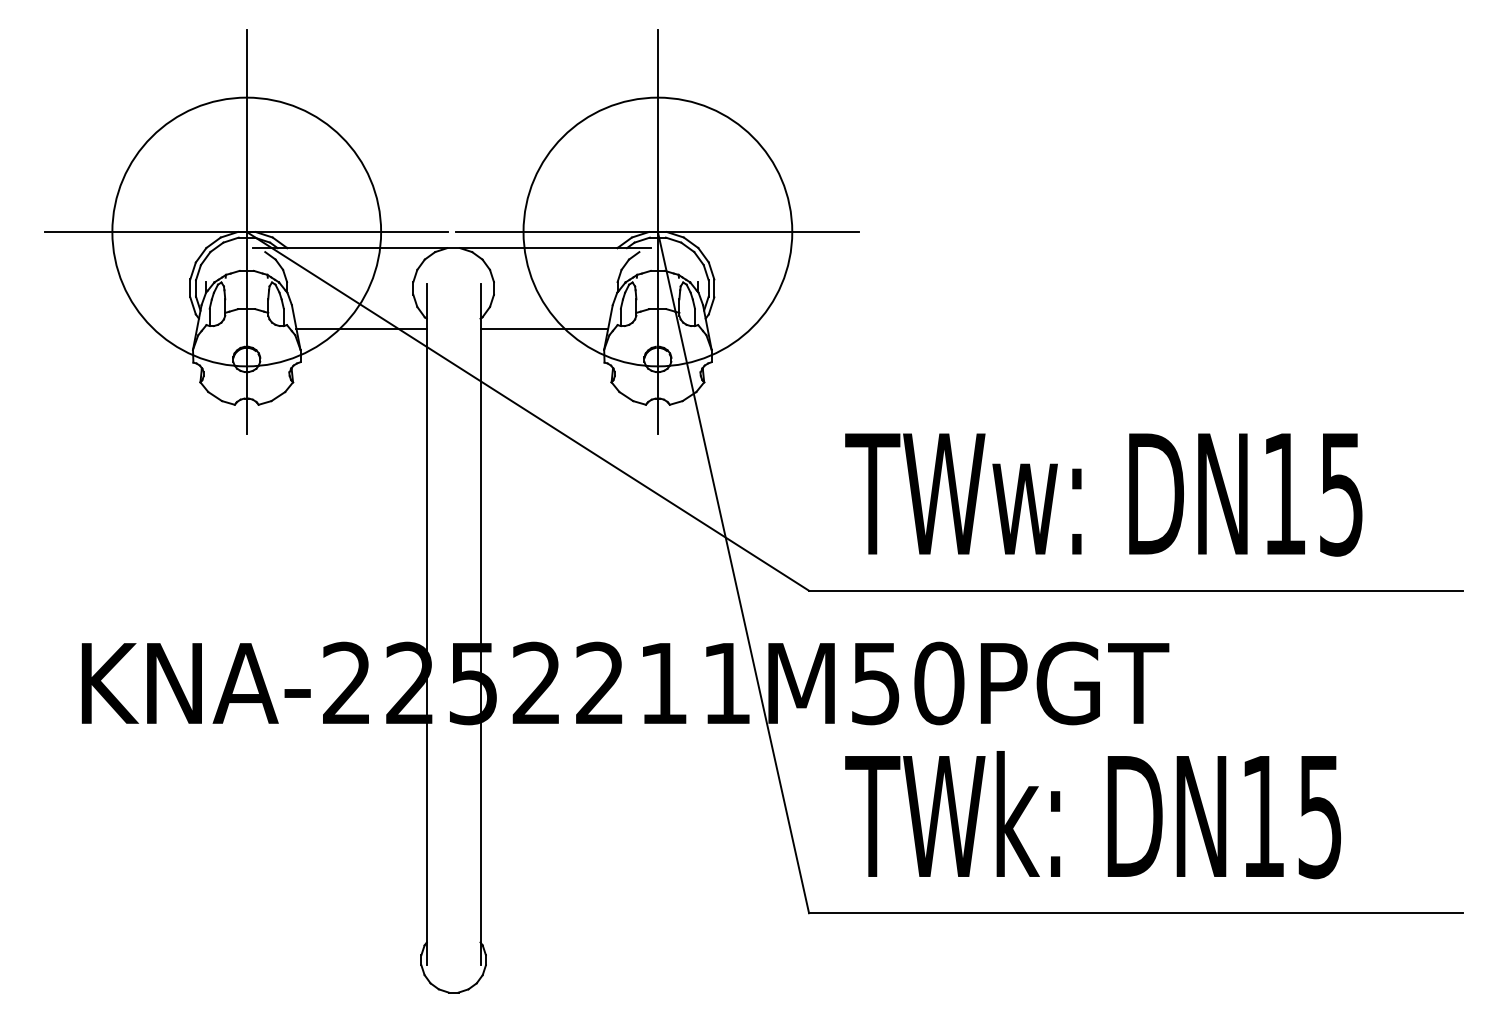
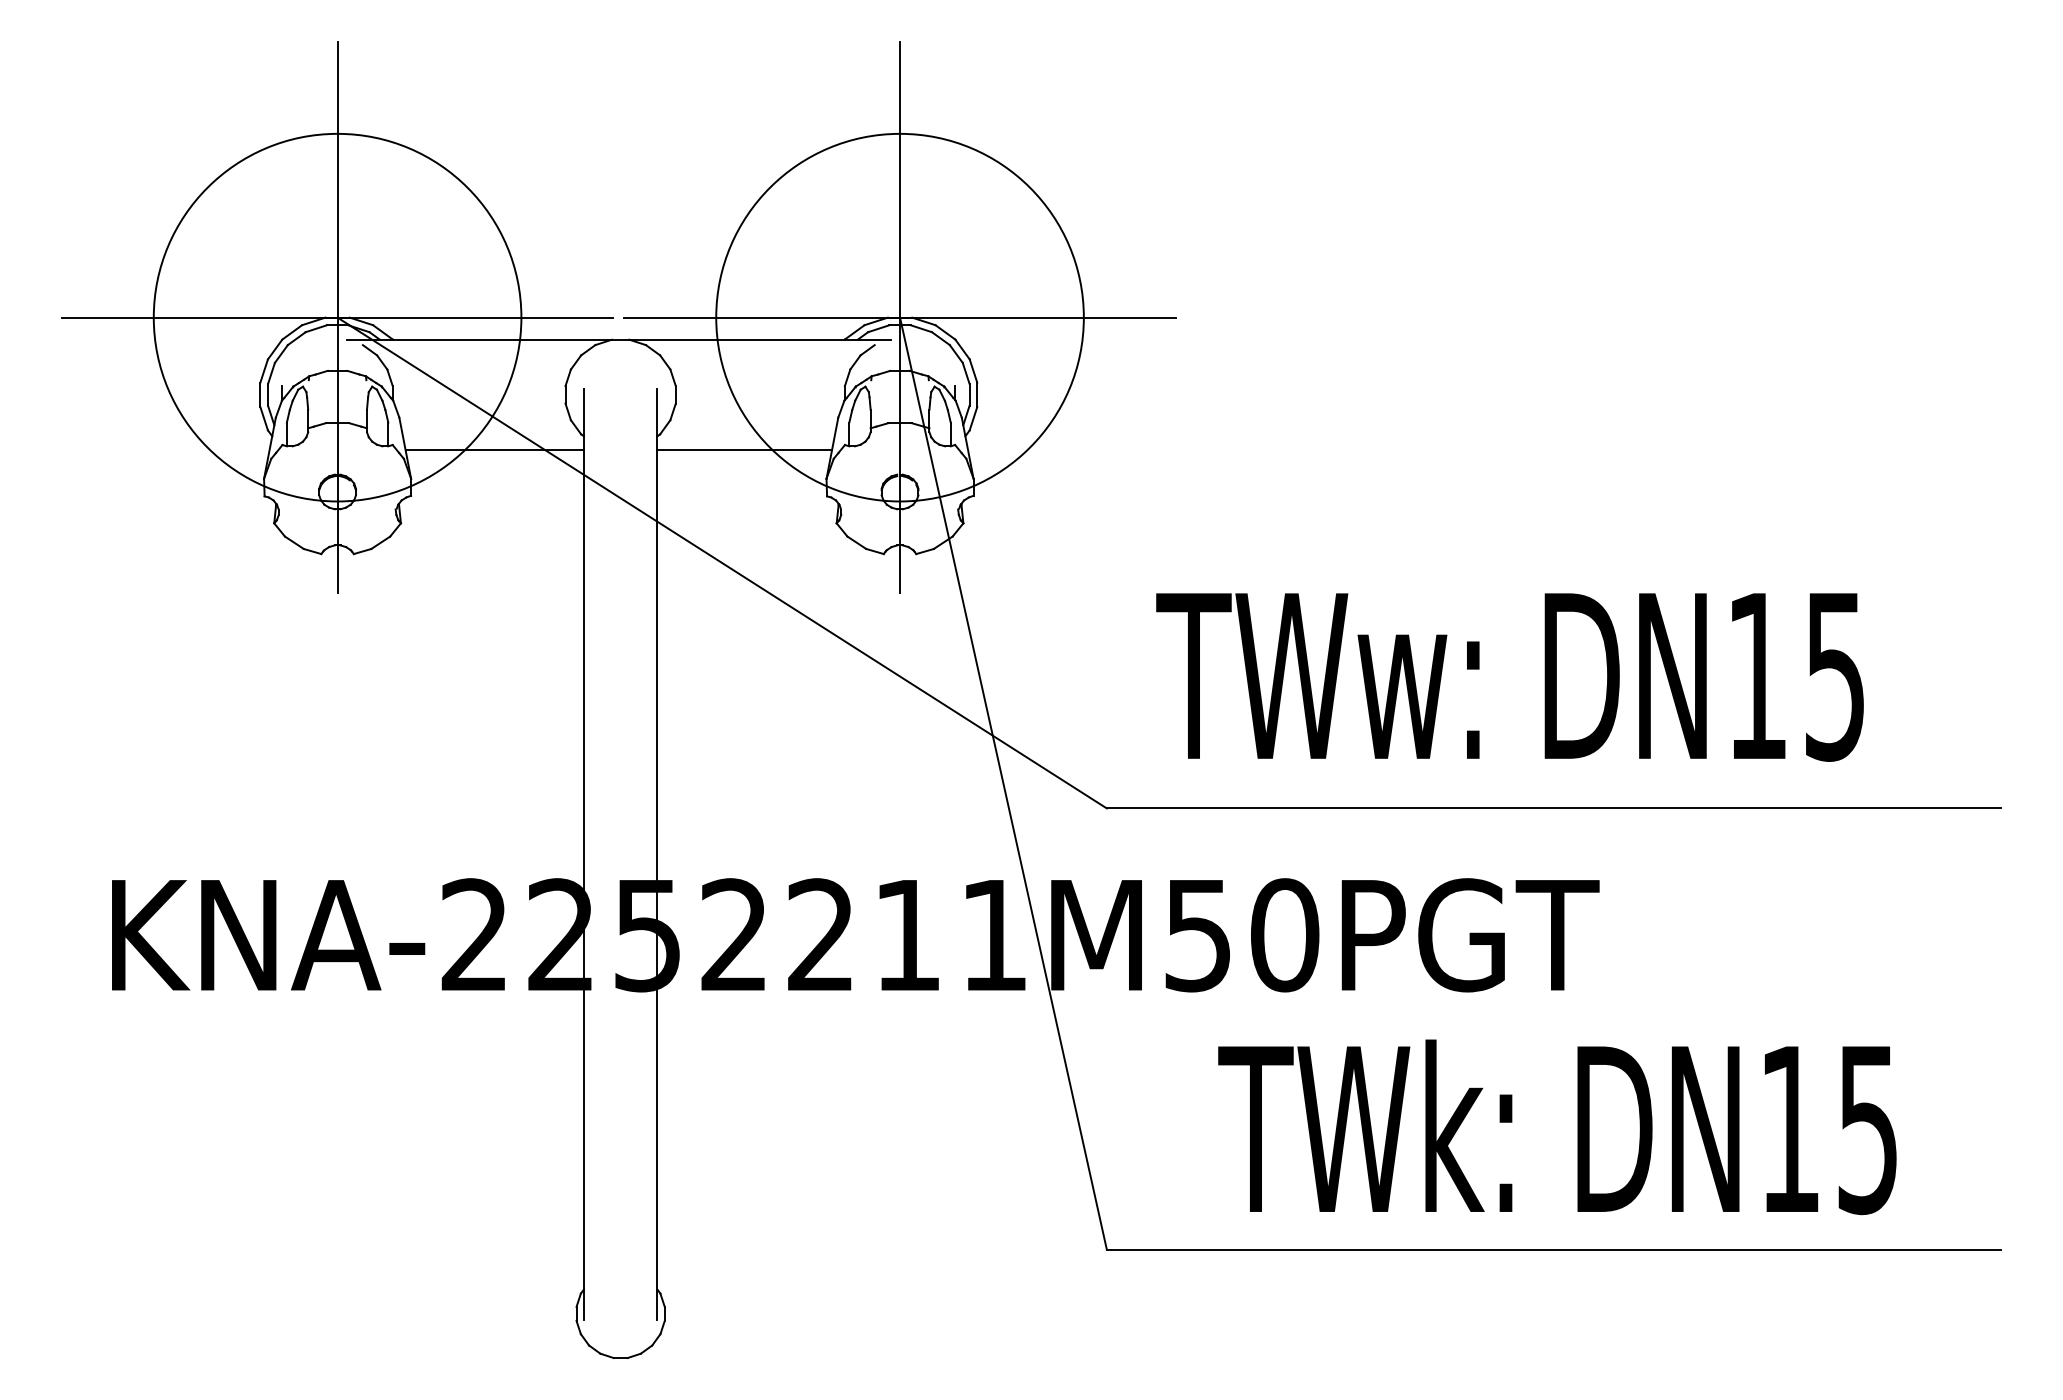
text: (1093, 815) -> (1557, 1127), moved

